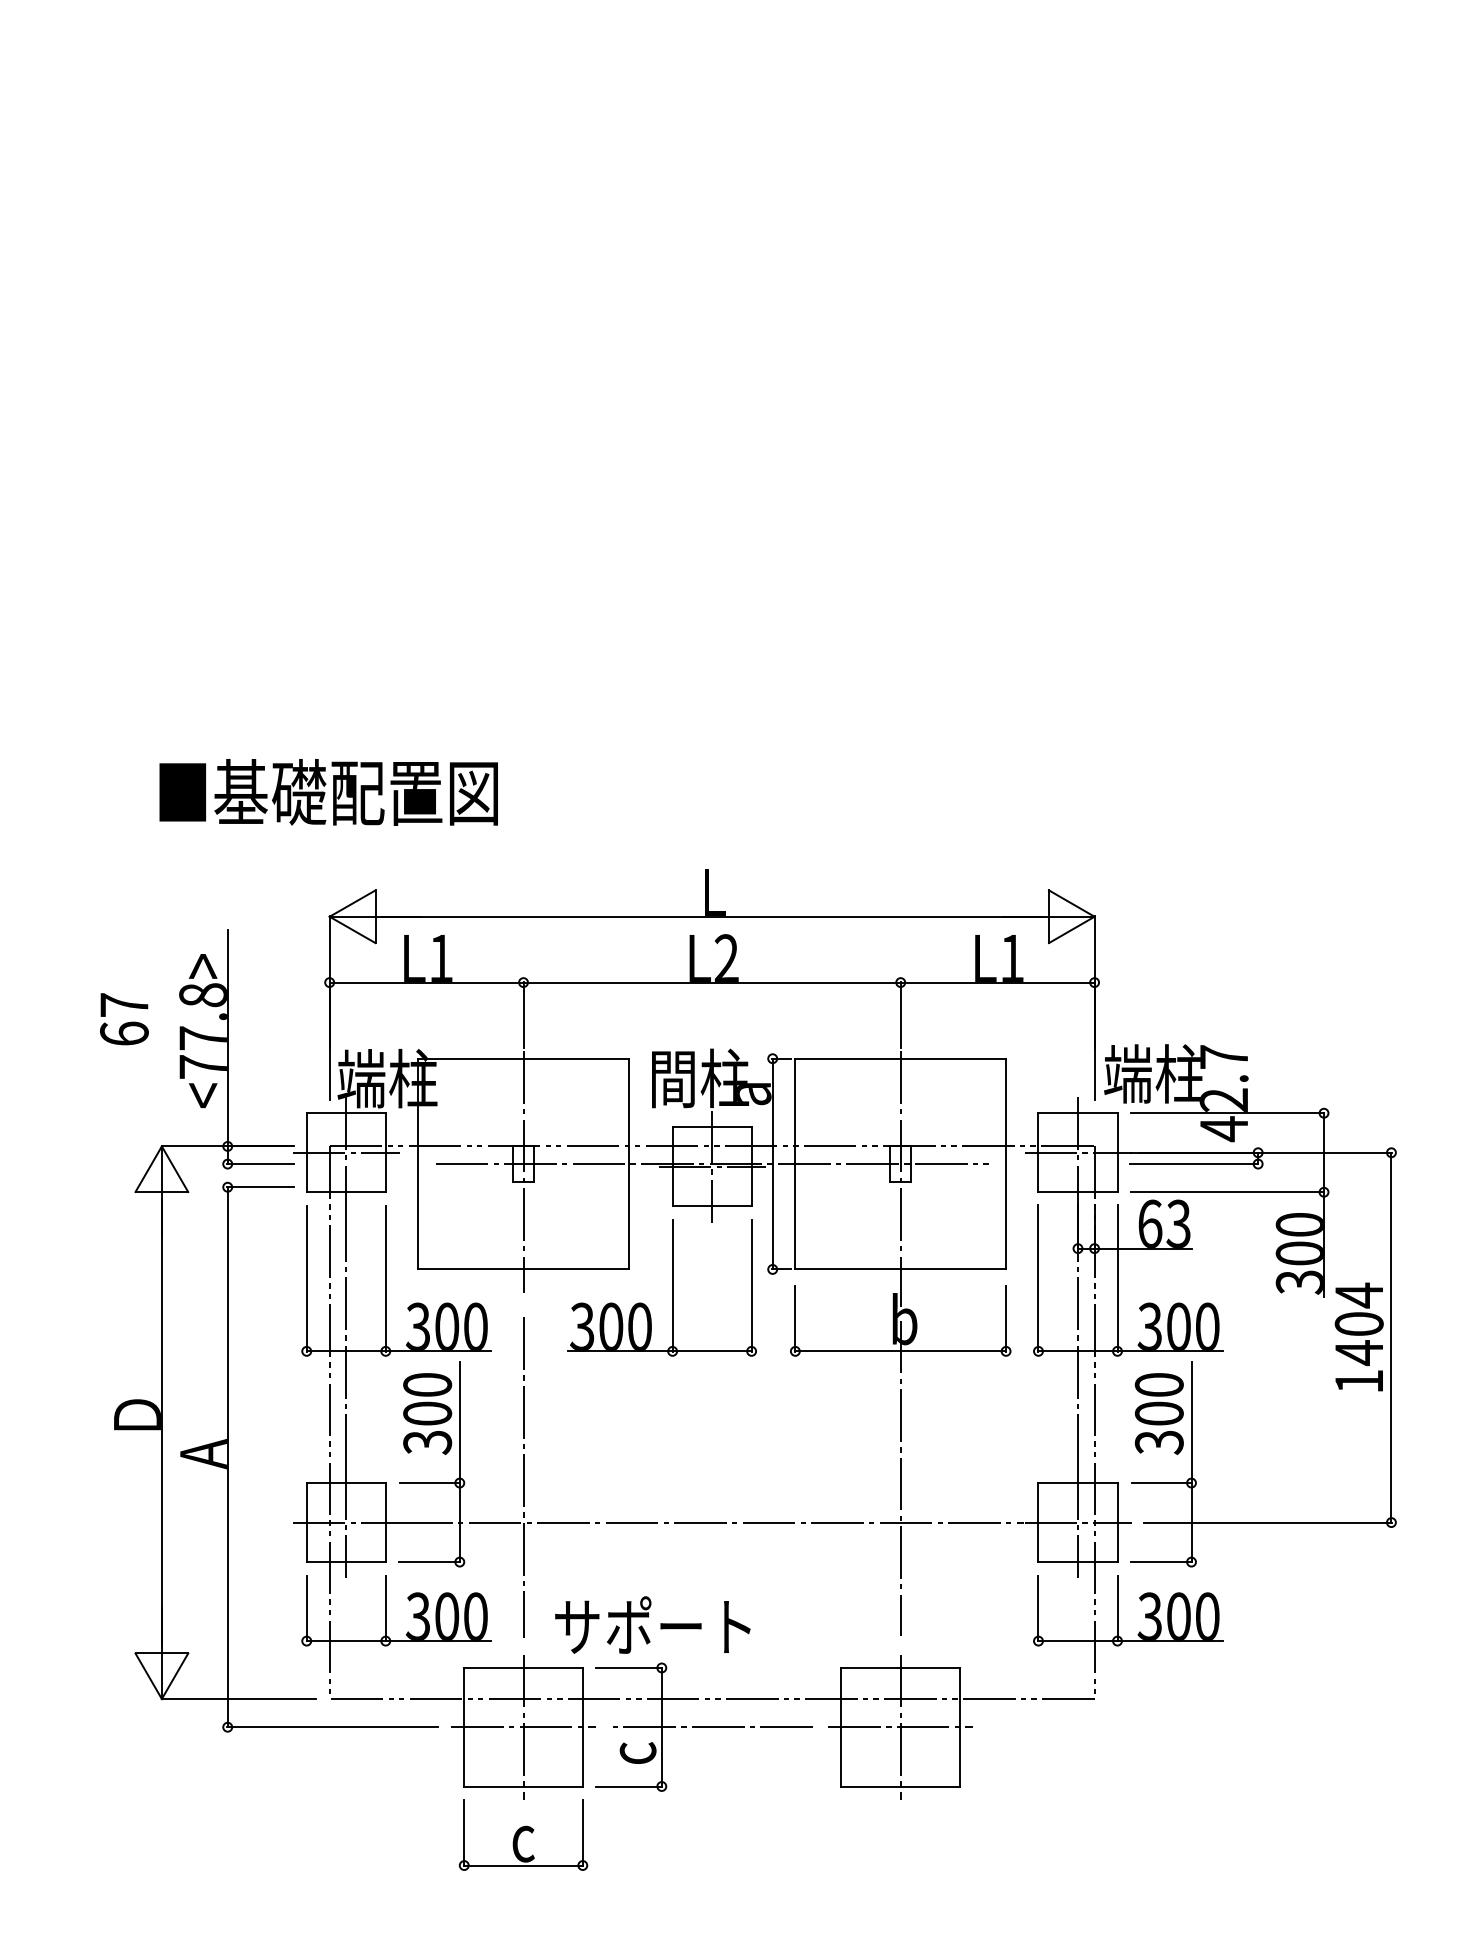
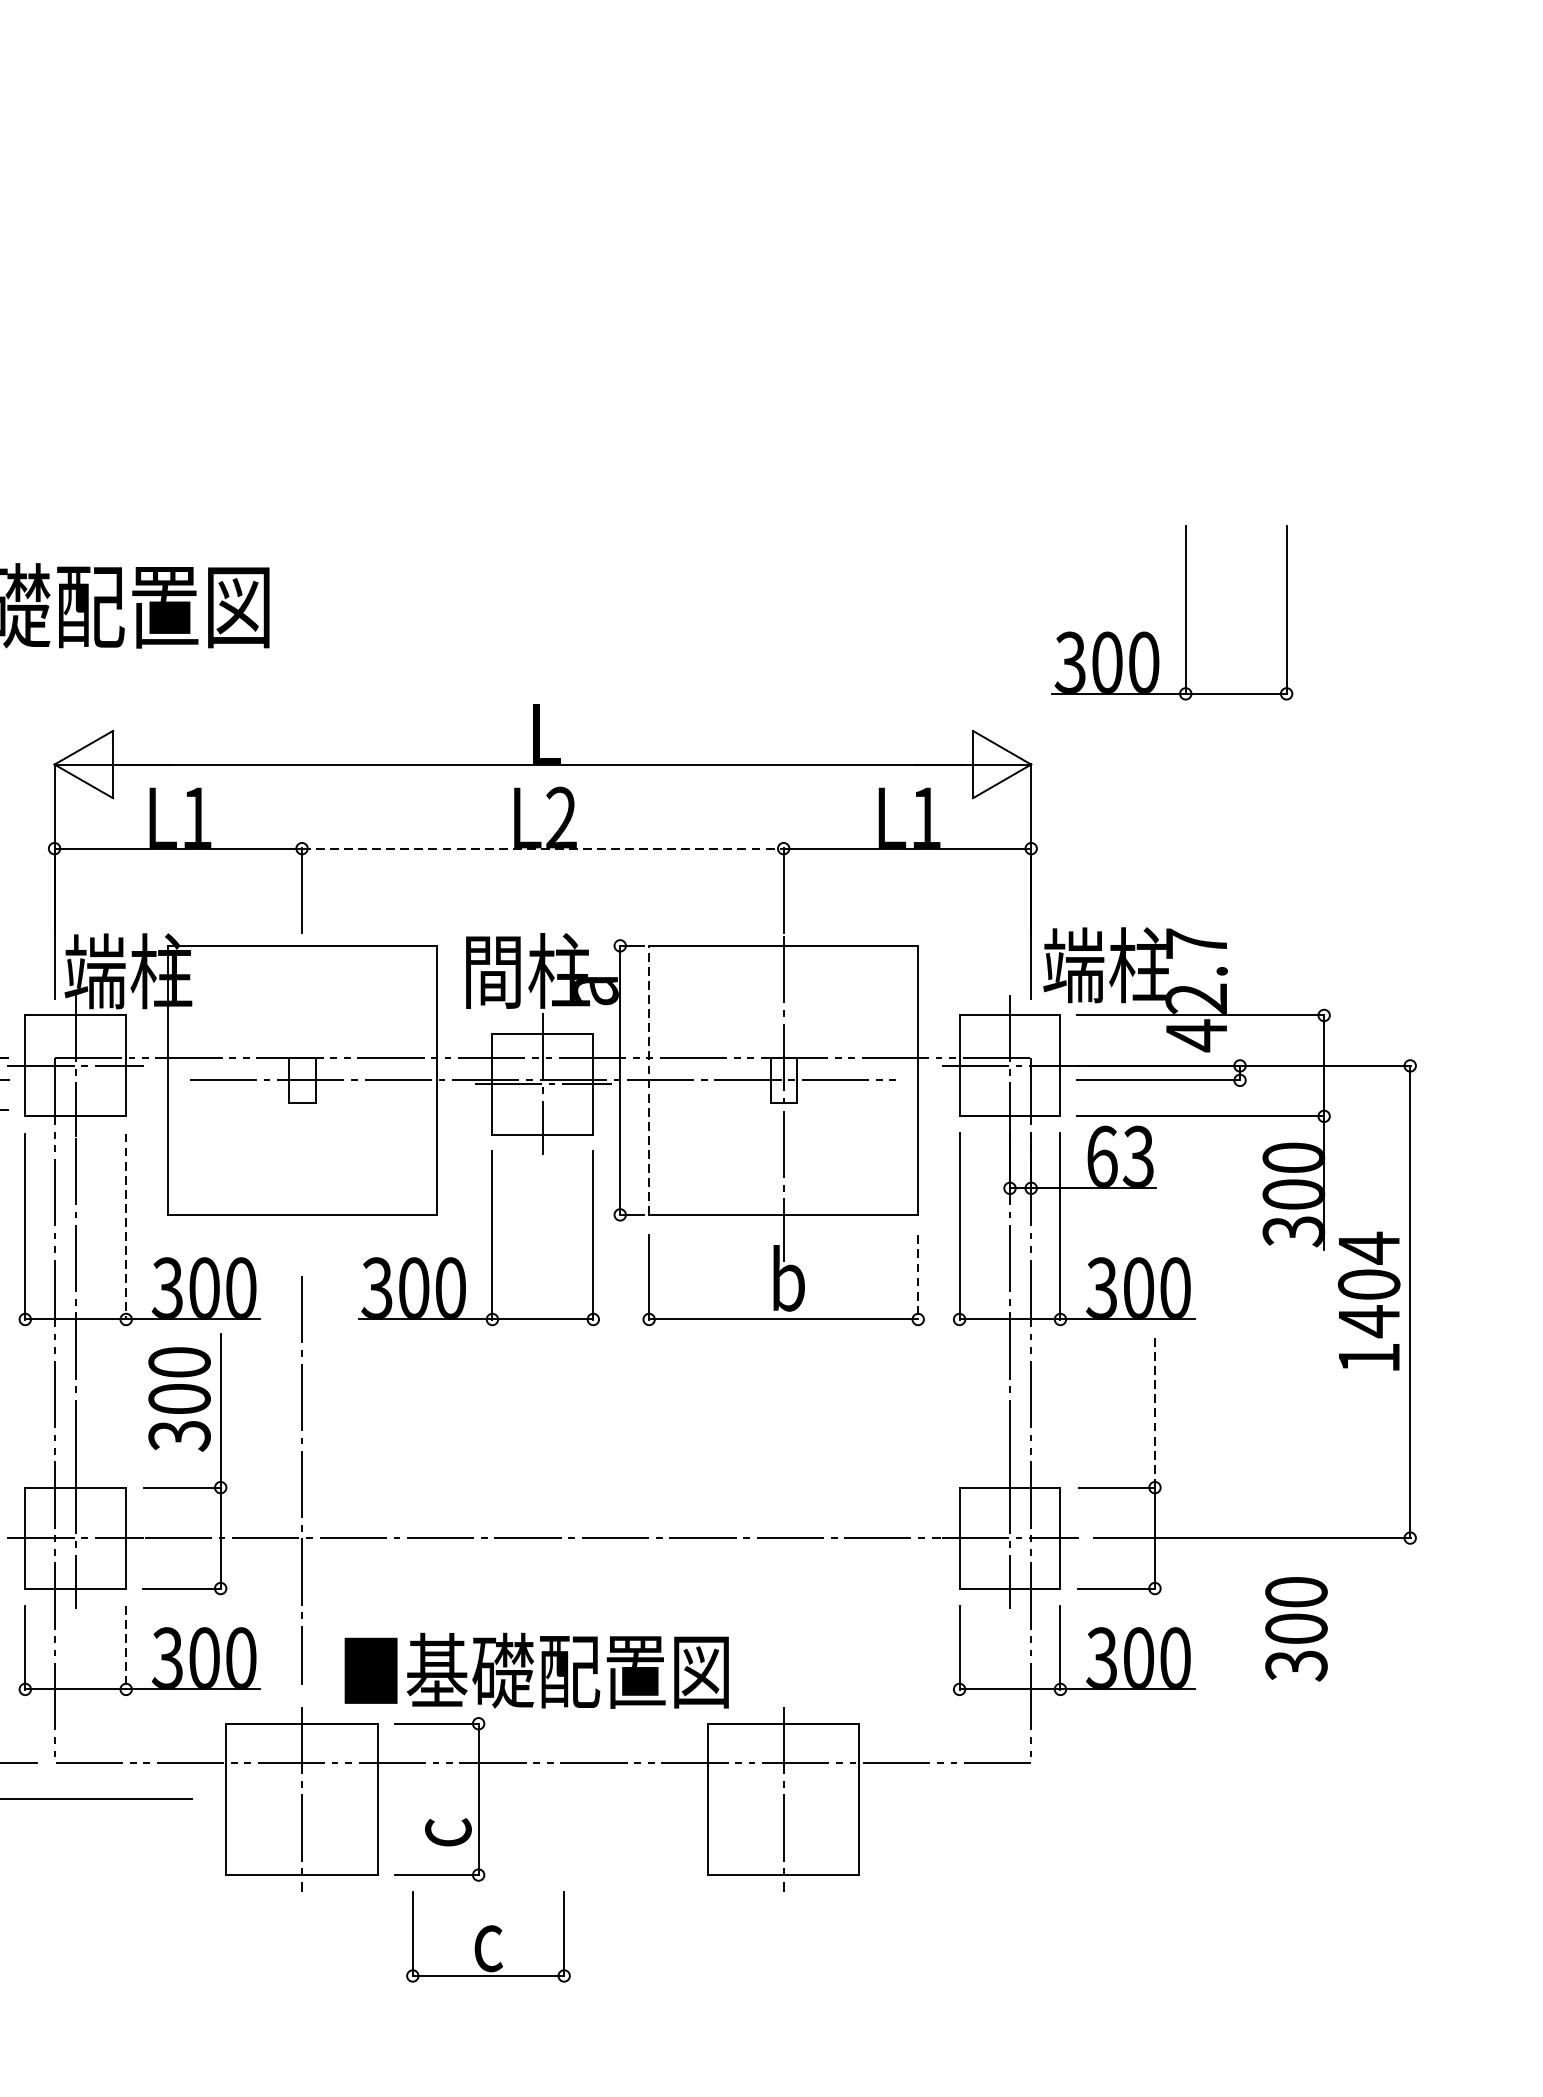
part: (1215, 797) -> (1185, 612), added
line: (712, 982) -> (543, 848), solid -> dashed
line: (795, 1163) -> (649, 1079), solid -> dashed
line: (523, 1171) -> (302, 1089), removed
line: (385, 1278) -> (125, 1226), solid -> dashed
line: (1006, 1319) -> (918, 1278), solid -> dashed
text: (1158, 1413) -> (1295, 1628), moved
line: (1191, 1422) -> (1154, 1410), solid -> dashed
line: (900, 1478) -> (783, 1481), removed
line: (385, 1608) -> (125, 1647), solid -> dashed
text: (706, 1626) -> (535, 1670), サポート -> ■基礎配置図
line: (523, 1727) -> (302, 1799), removed
line: (711, 1727) -> (542, 1799), removed
line: (900, 1727) -> (783, 1799), removed
part: (523, 1834) -> (488, 1936), moved

